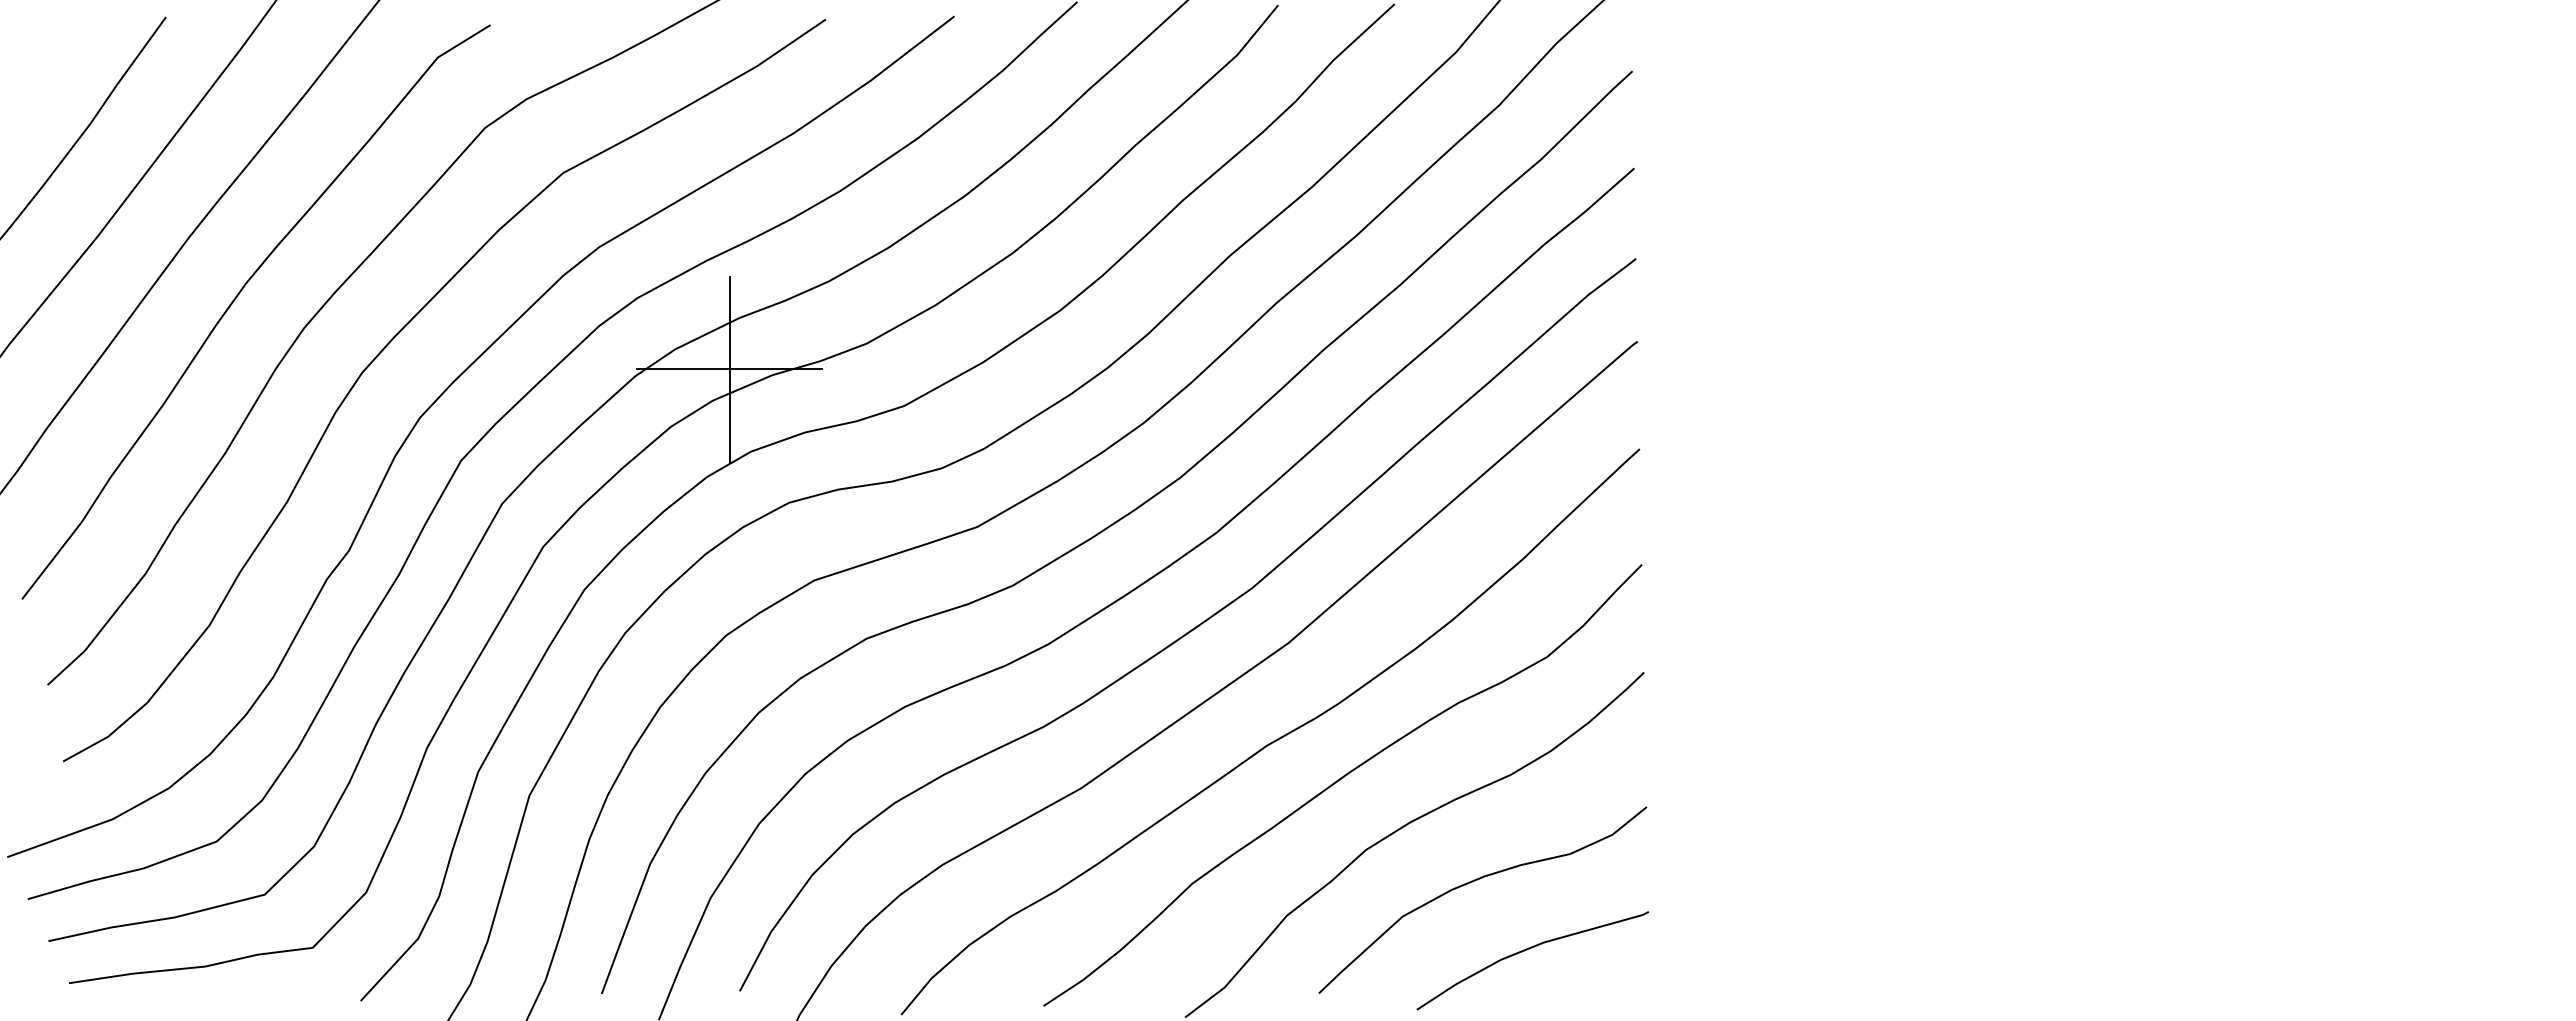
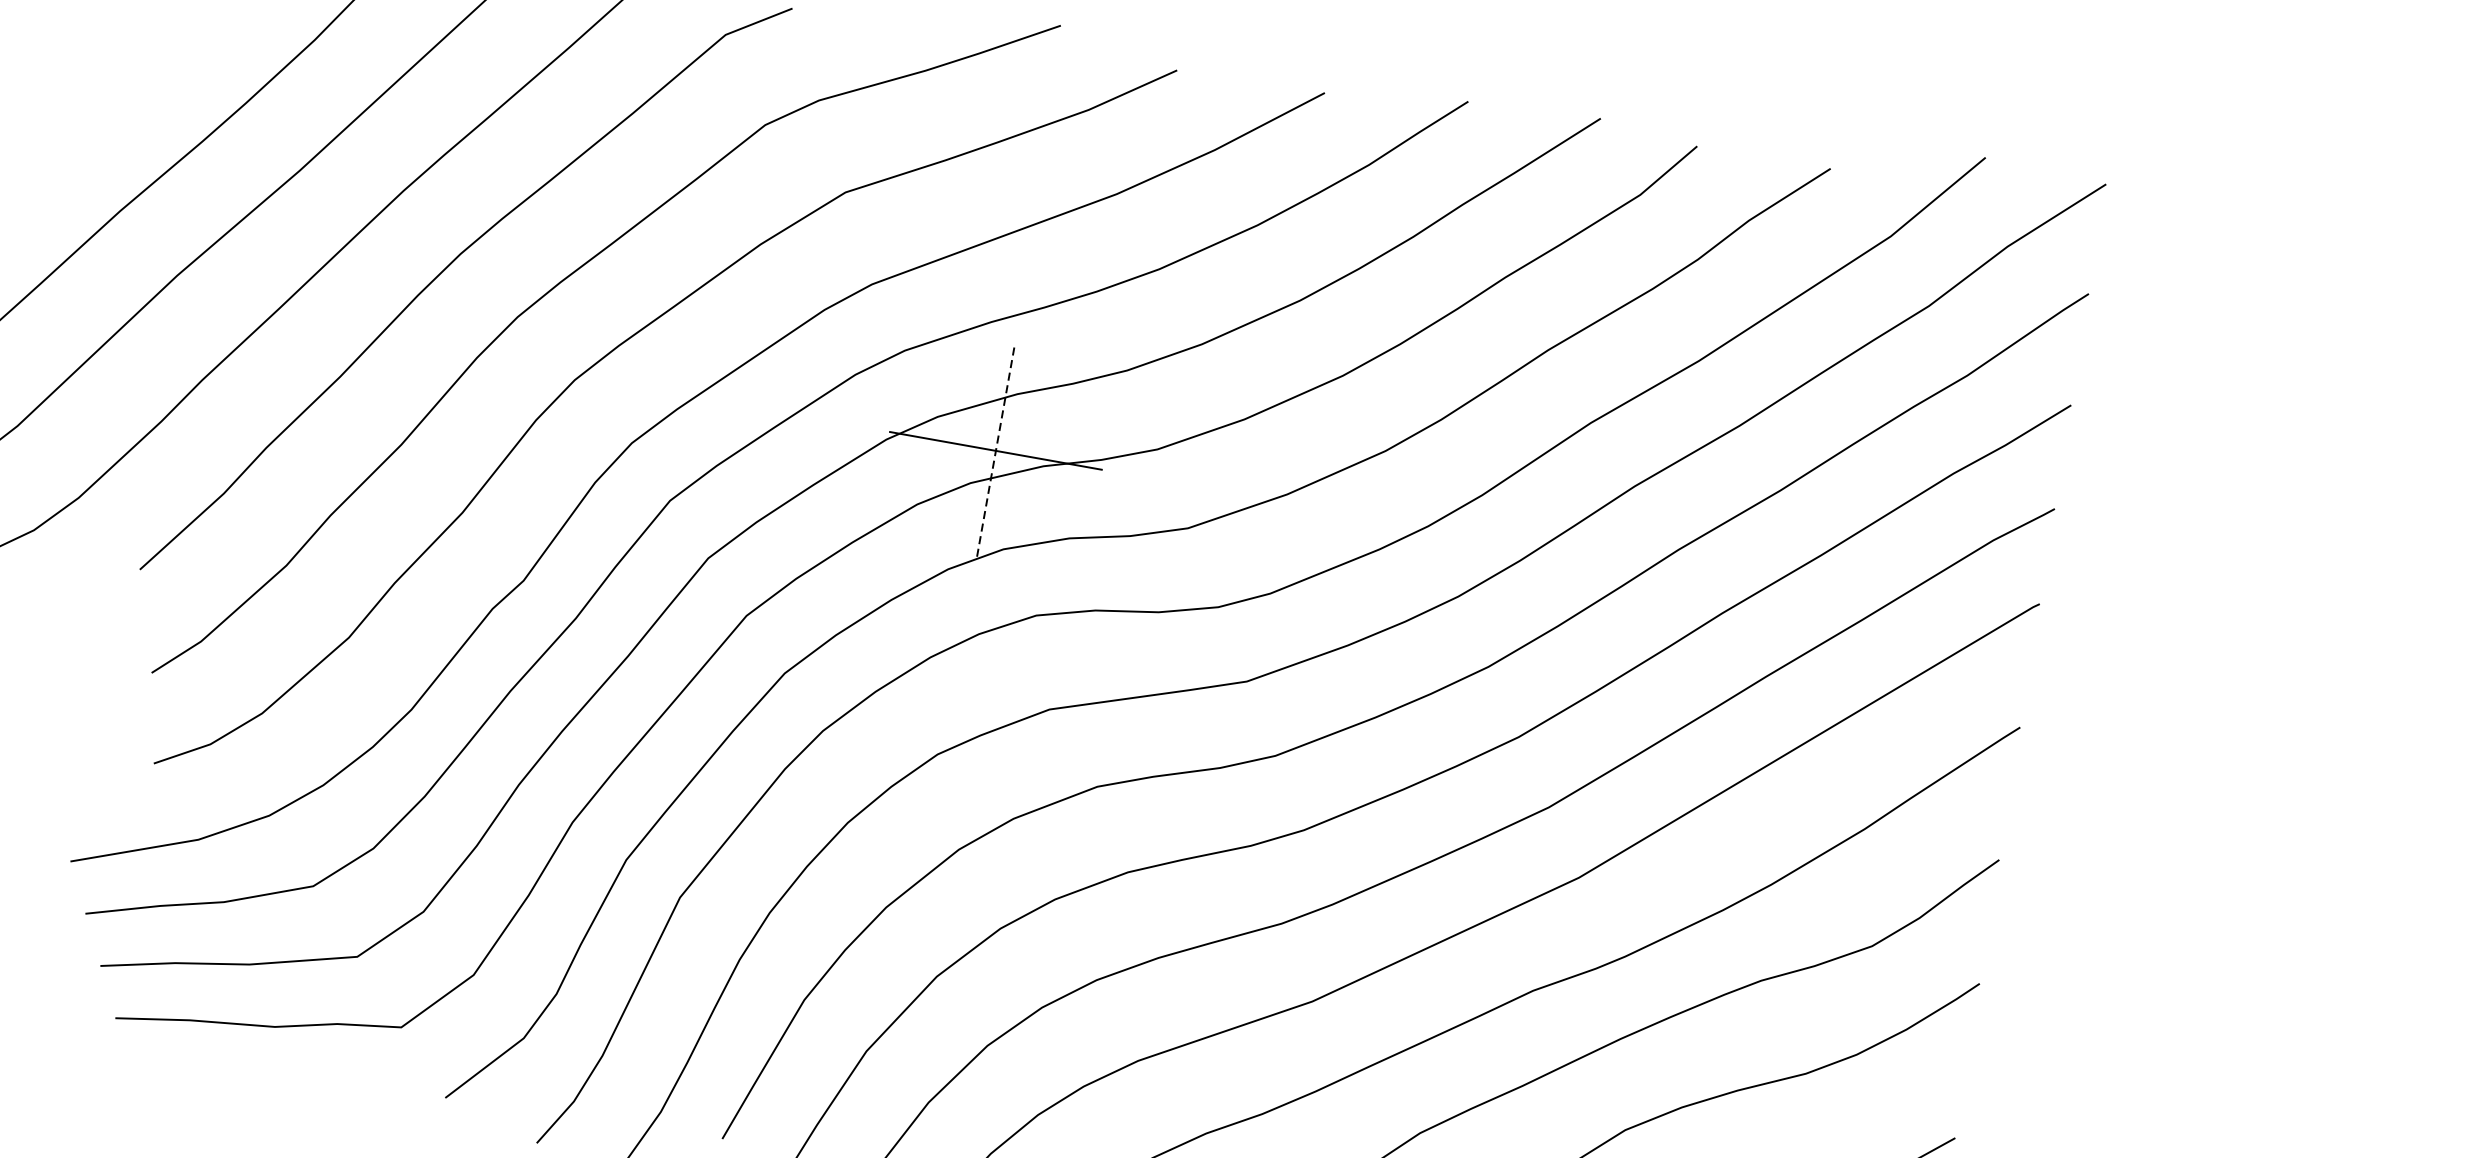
line: (729, 369) -> (995, 450), solid -> dashed

